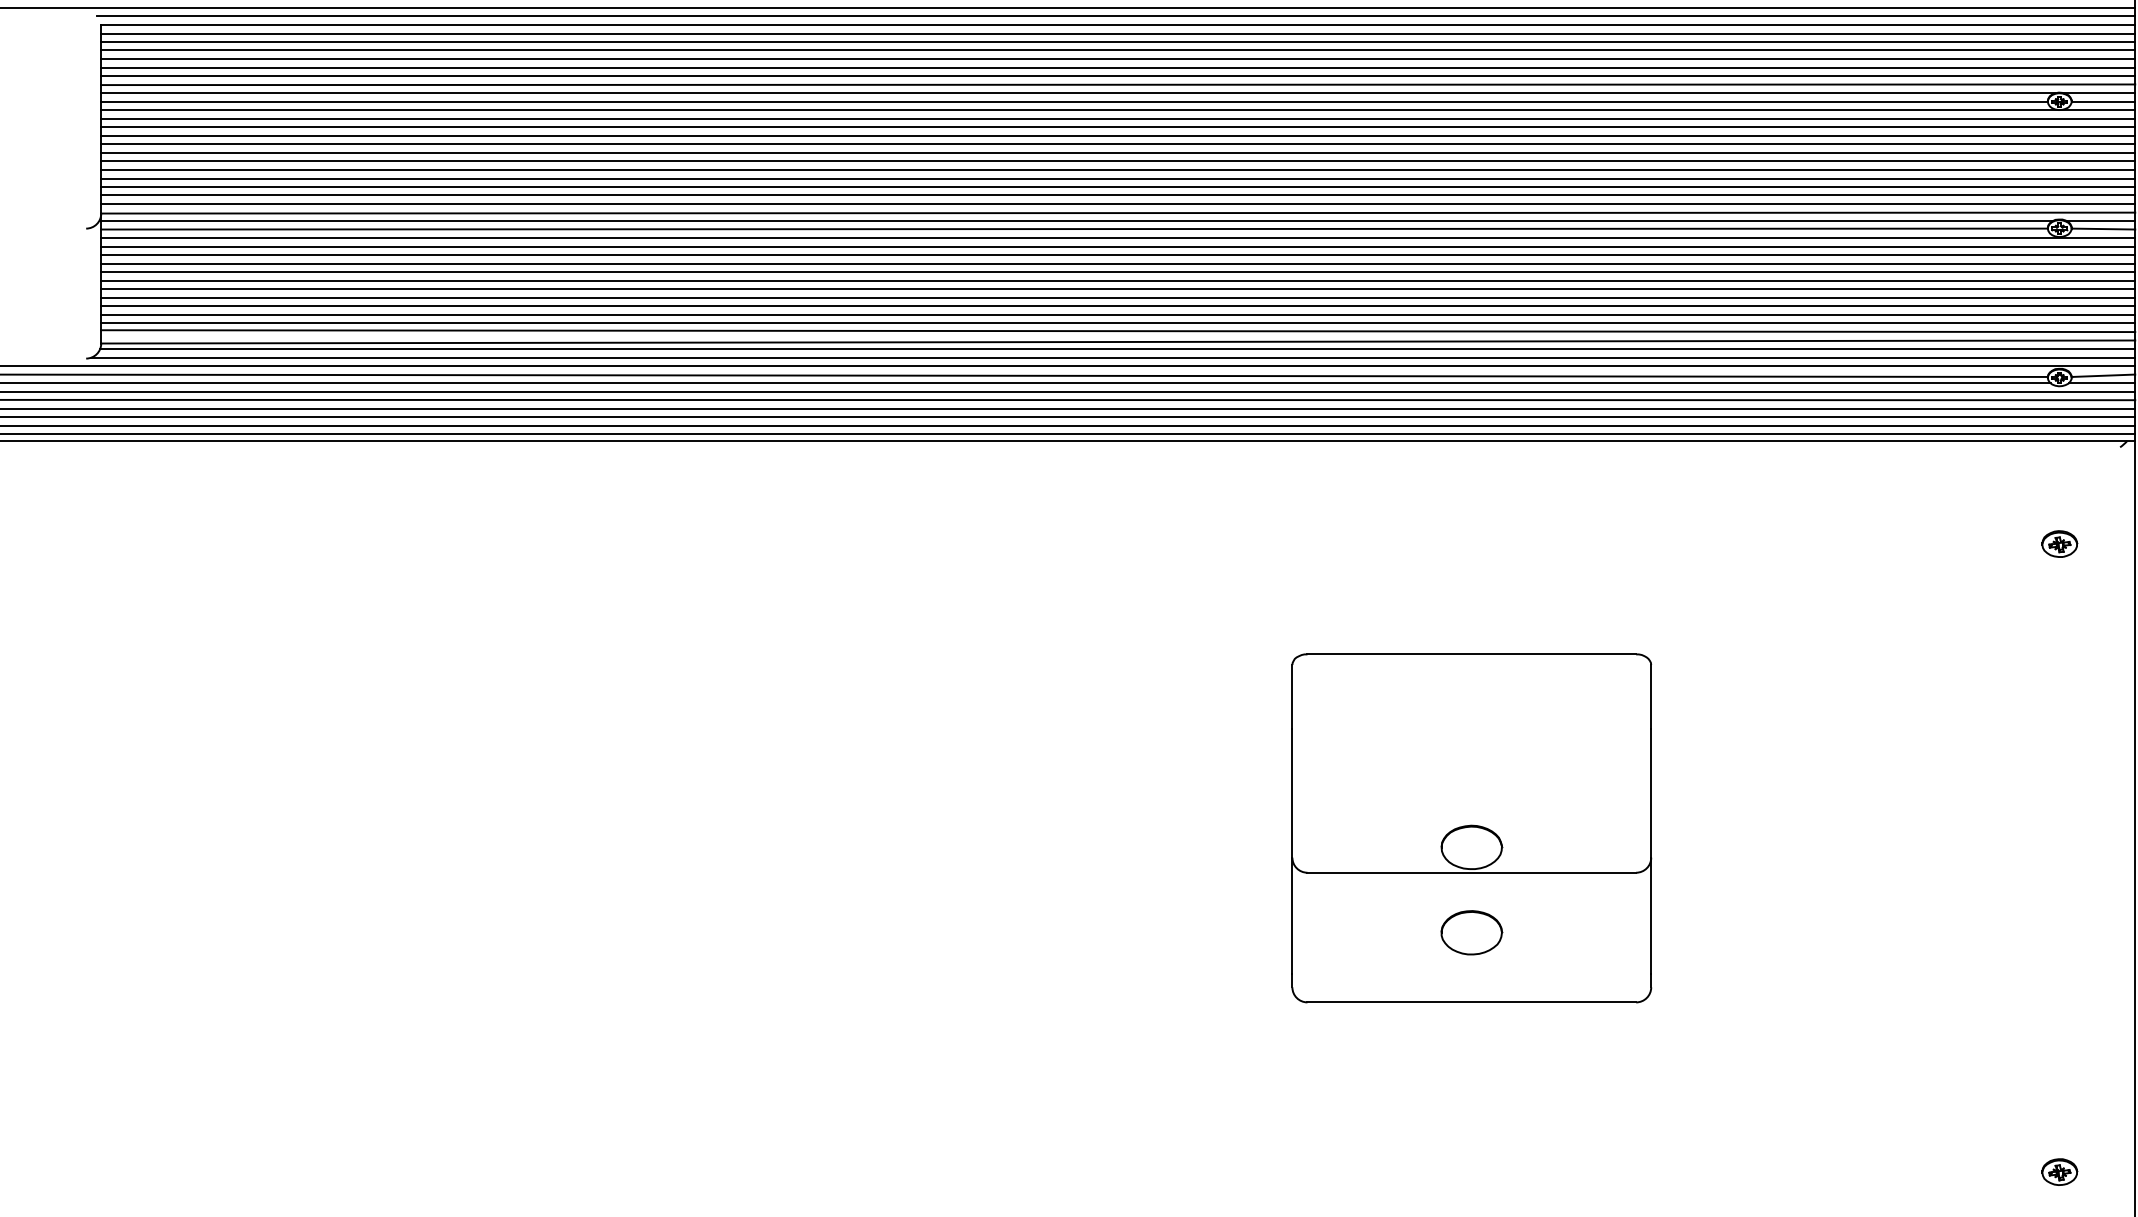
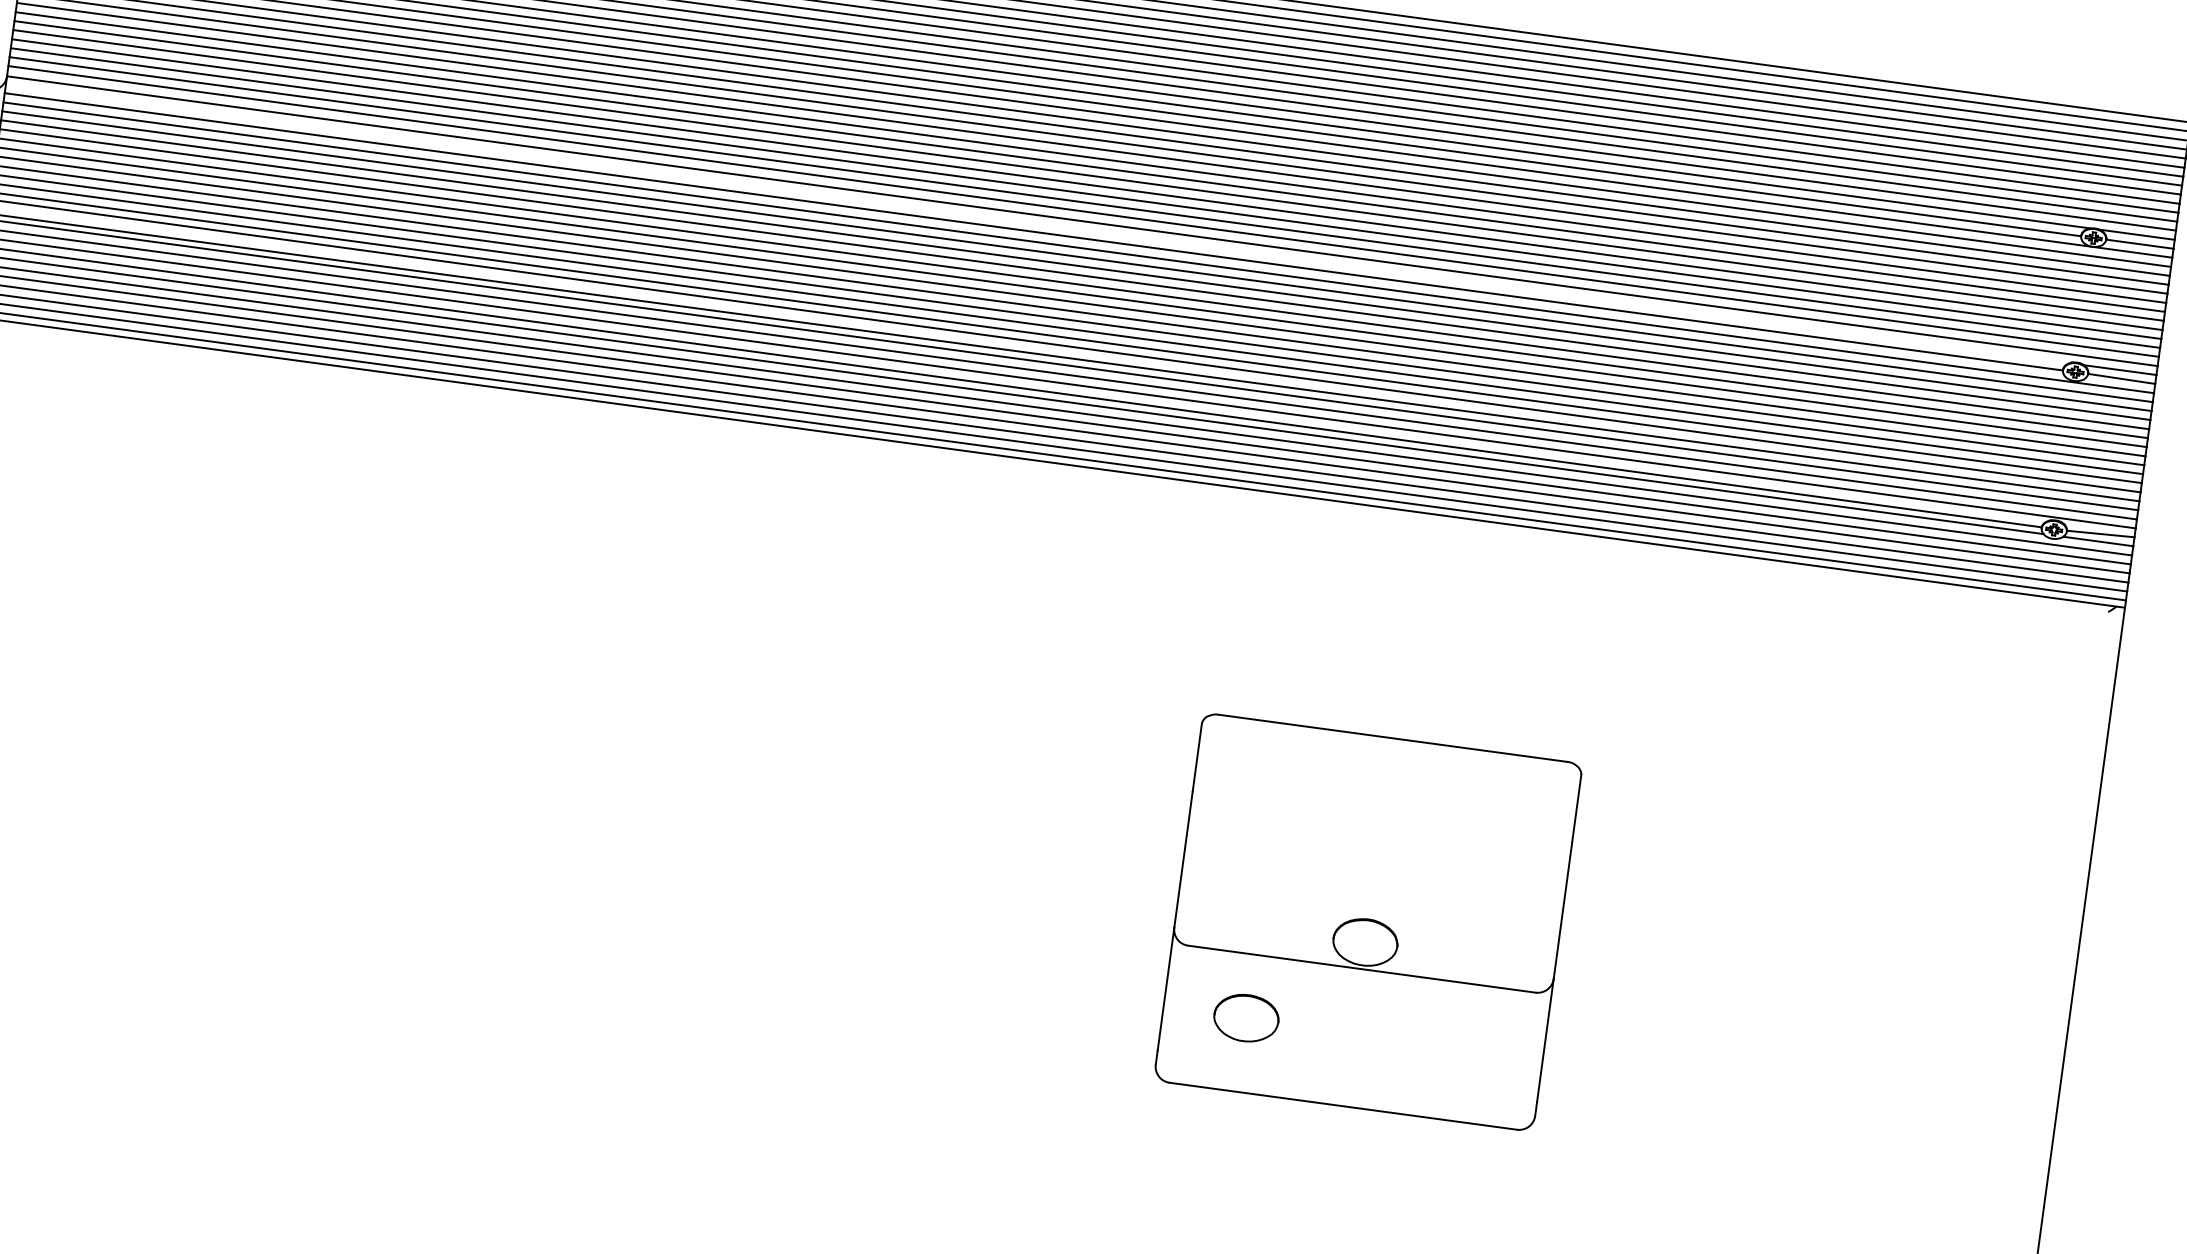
line: (1076, 221) -> (1037, 224), removed
part: (2059, 543) -> (2030, 705), removed
part: (1471, 932) -> (1246, 1017), moved

